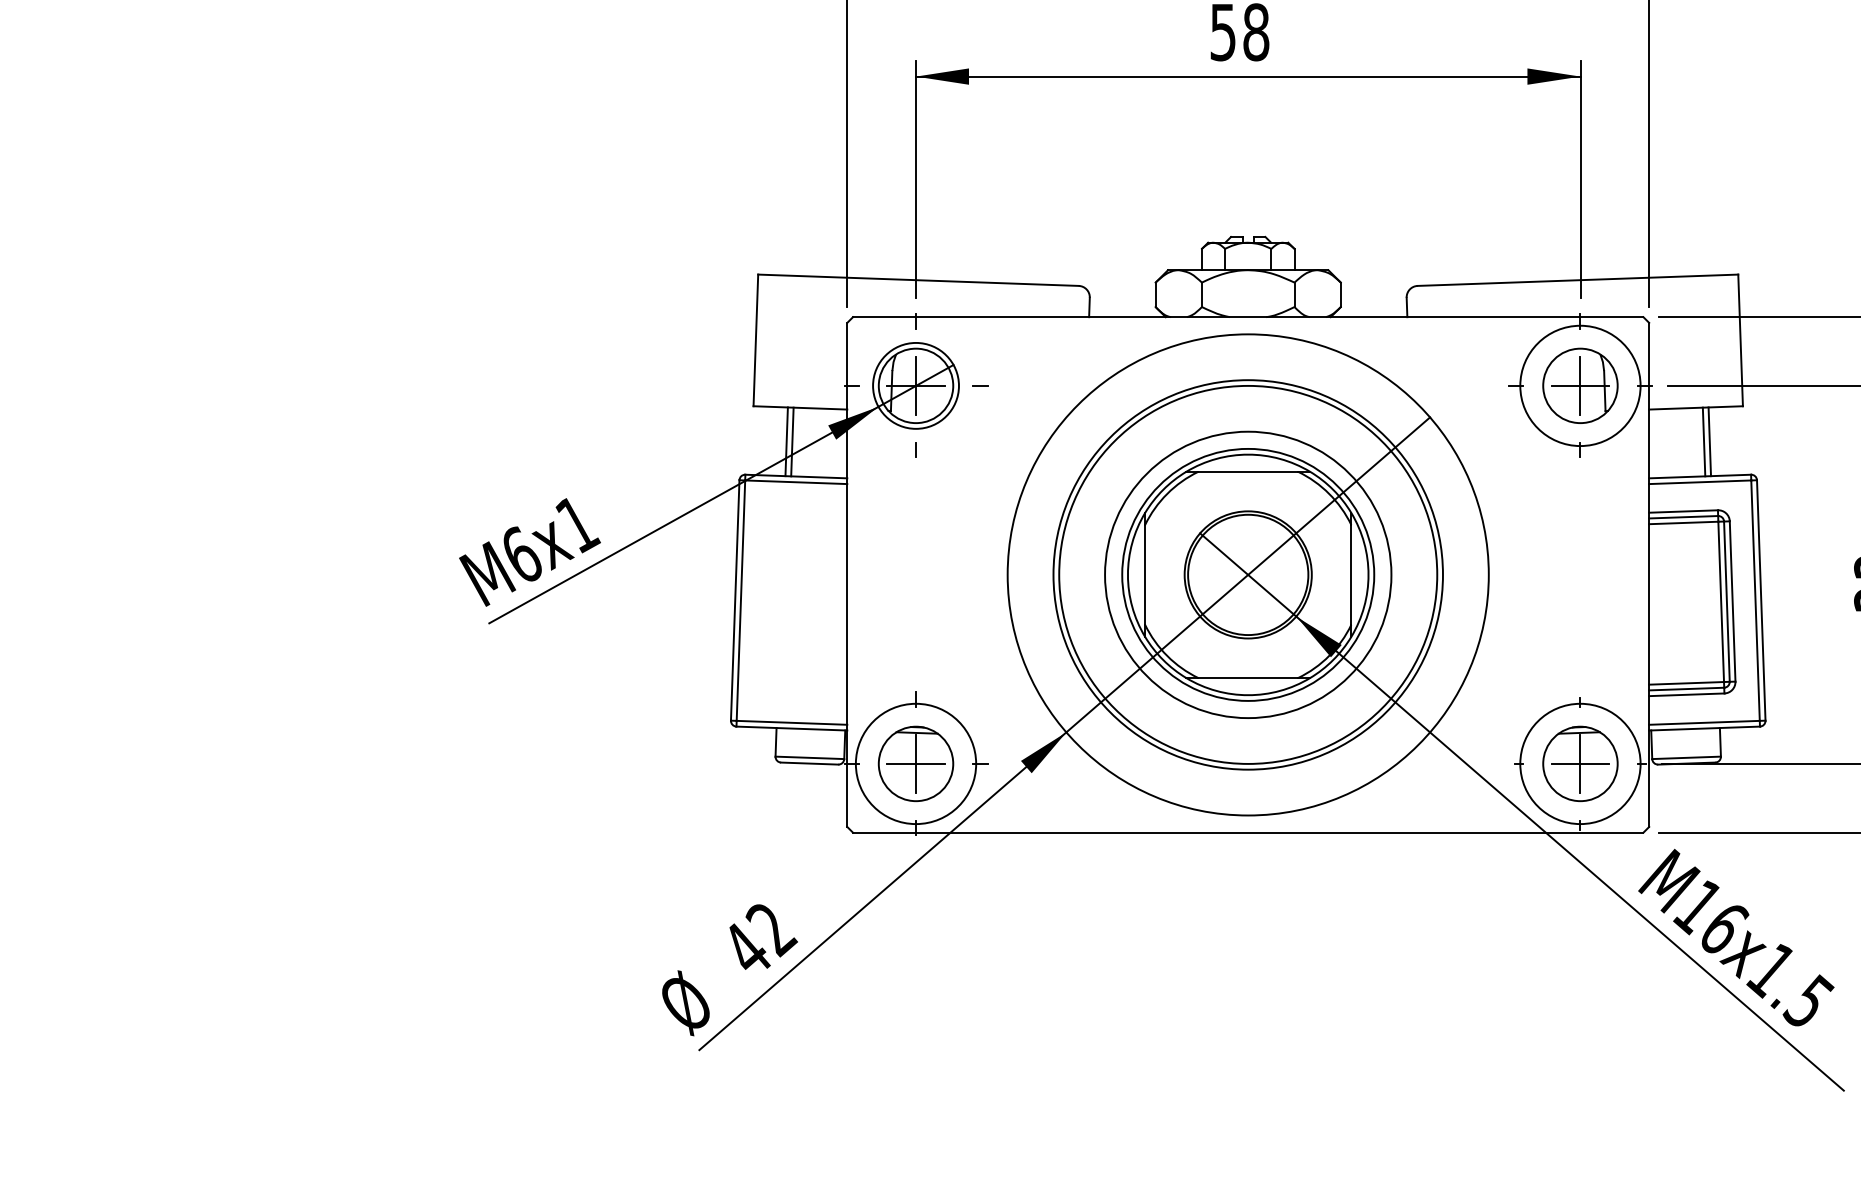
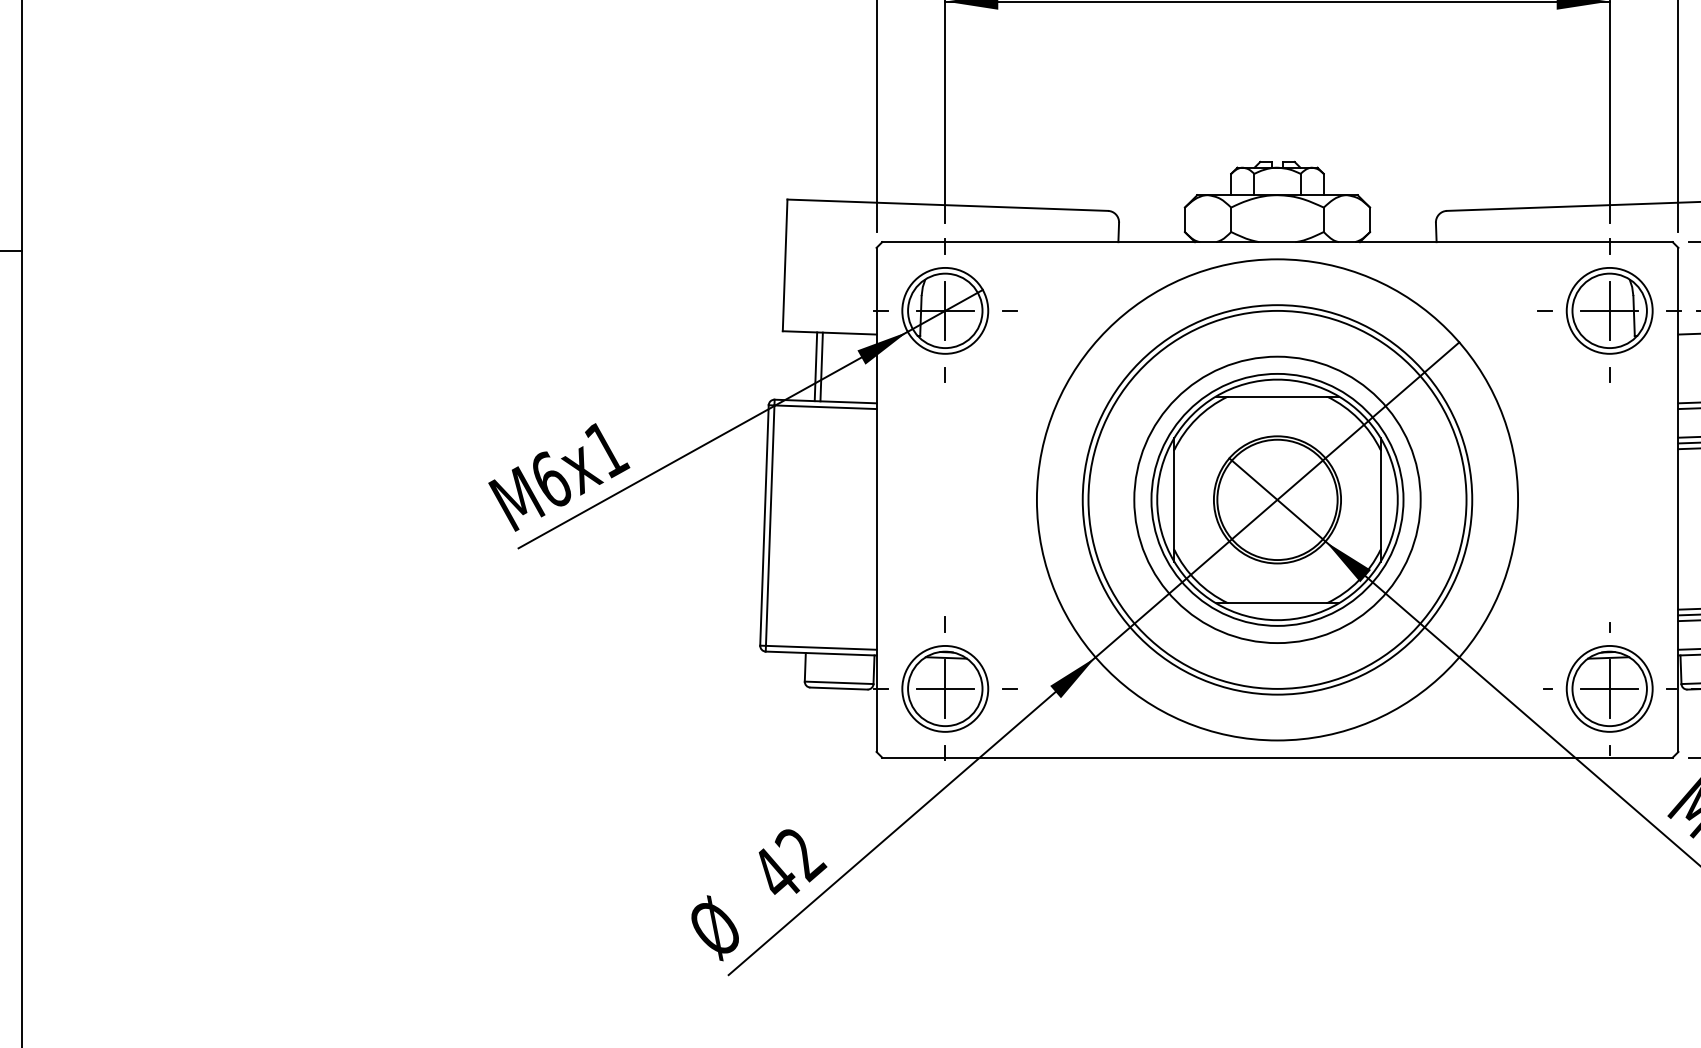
circle: (1580, 385) -> (1609, 310), size x0.71
circle: (915, 763) -> (944, 688), size x0.71
circle: (1580, 763) -> (1609, 688), size x0.71

